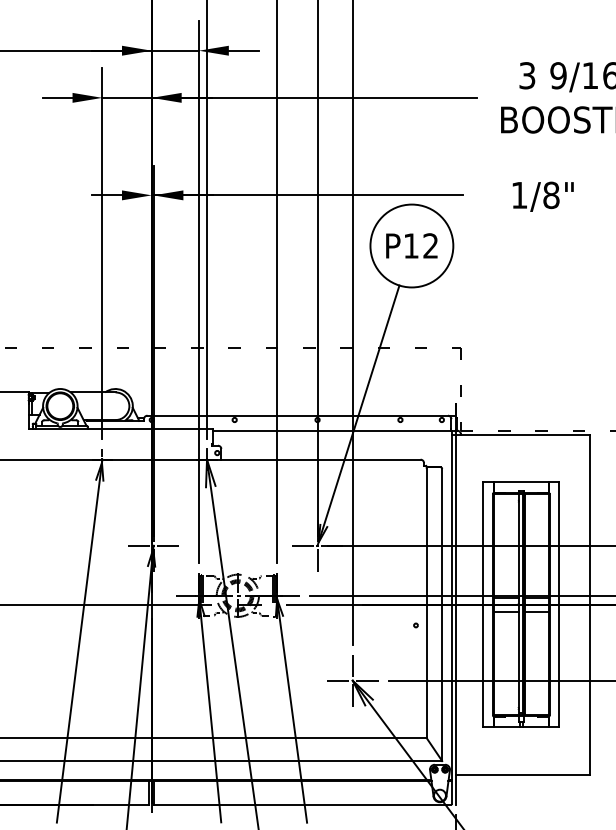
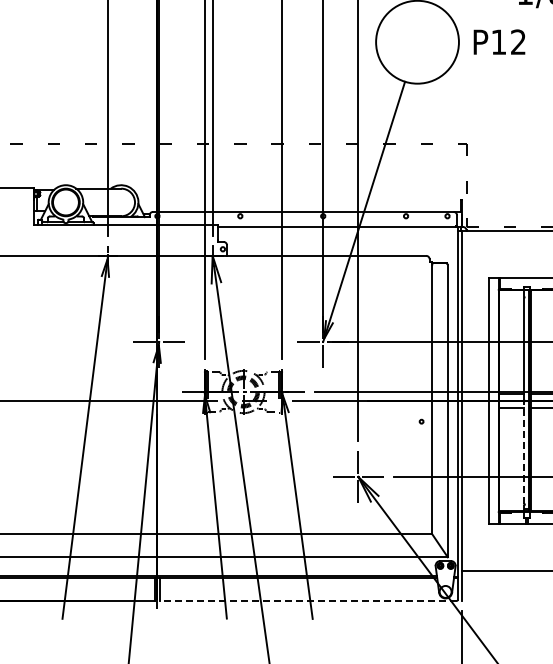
text: (411, 245) -> (499, 41), moved
line: (518, 656) -> (524, 452), solid -> dashed
line: (302, 804) -> (308, 600), solid -> dashed

